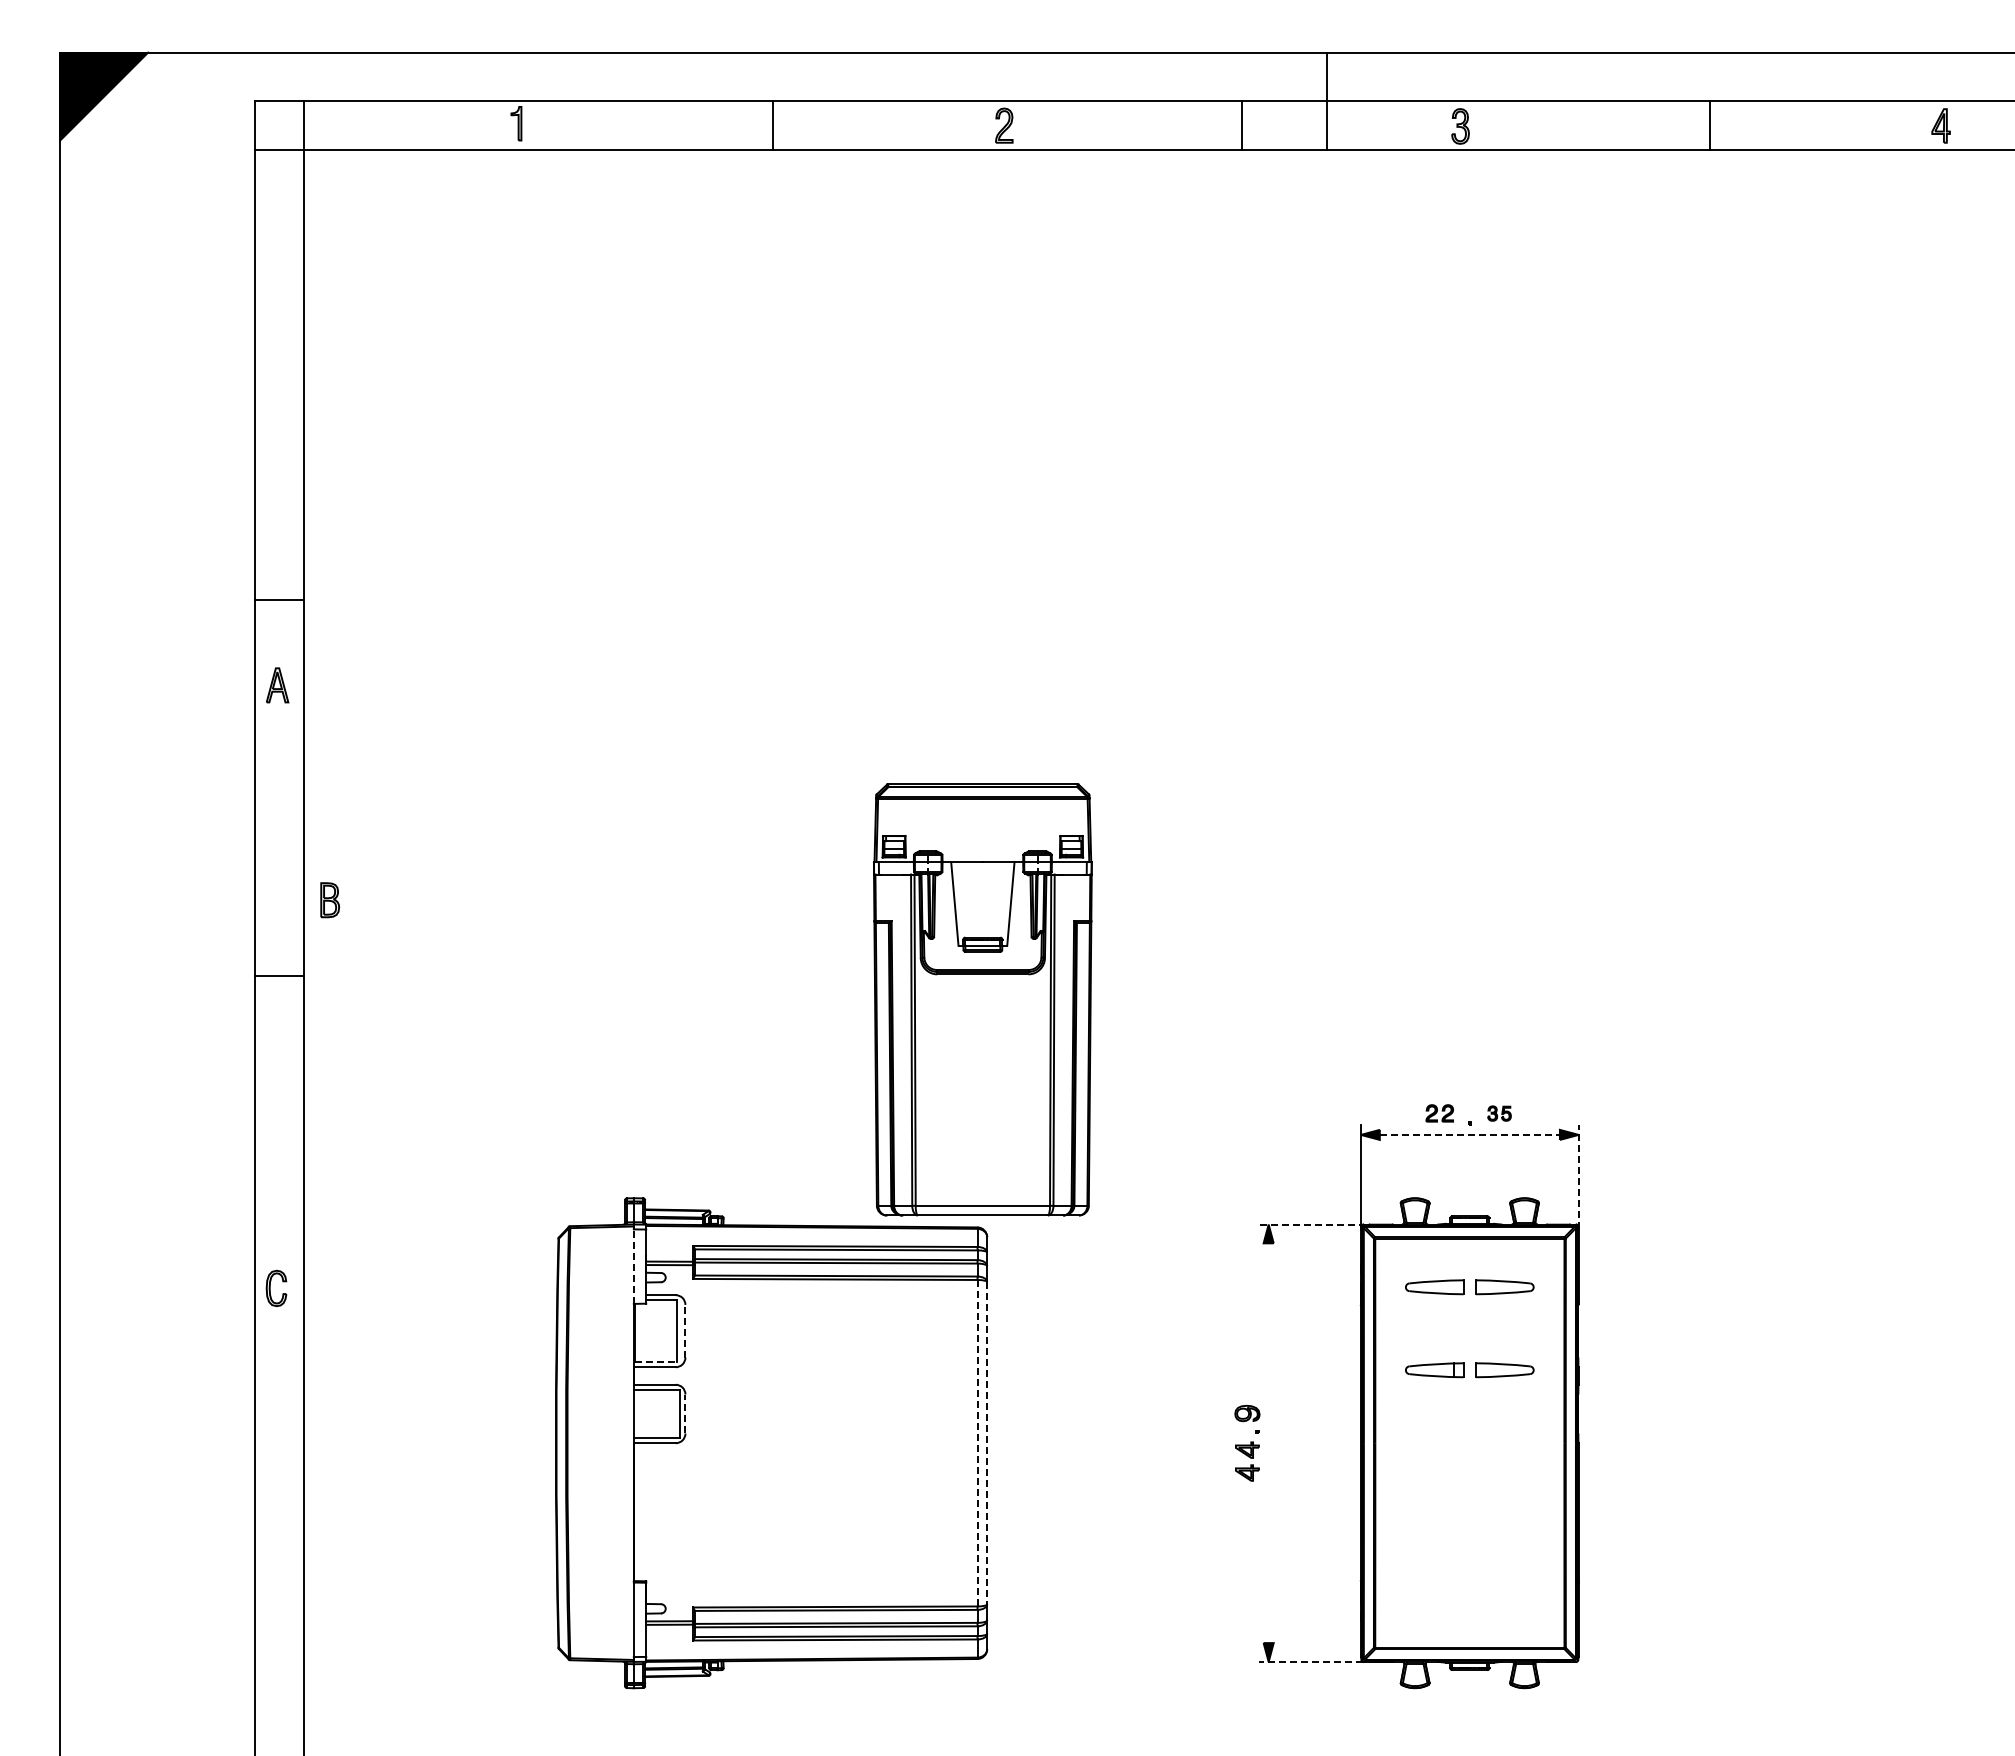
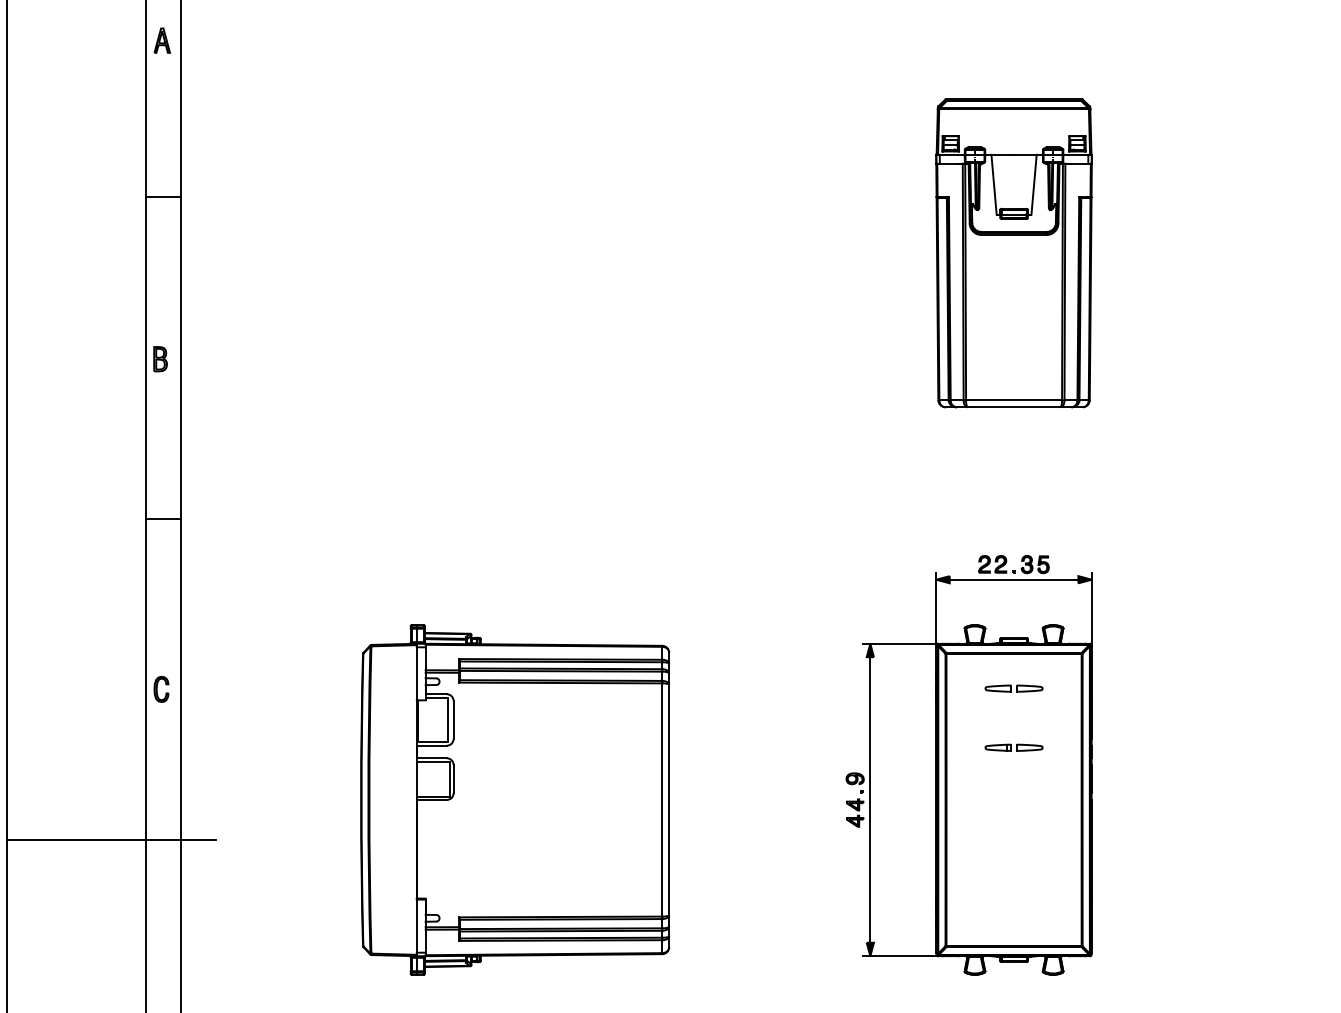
part: (277, 685) -> (162, 40), moved
part: (330, 900) -> (160, 359), moved
line: (279, 976) -> (163, 518), moved
part: (982, 999) -> (1013, 252), moved
part: (1439, 1113) -> (992, 564), size x1.43
part: (1499, 1113) -> (1035, 564), size x1.67
line: (1470, 1134) -> (1014, 579), dashed -> solid
line: (1578, 1176) -> (1091, 609), dashed -> solid
line: (1311, 1224) -> (900, 643), dashed -> solid
line: (633, 1266) -> (416, 673), dashed -> solid
part: (1469, 1287) -> (1013, 688), size x0.62
line: (685, 1330) -> (453, 719), dashed -> solid
line: (655, 1362) -> (432, 742), dashed -> solid
part: (1469, 1369) -> (1013, 747), size x0.62
line: (685, 1413) -> (453, 778), dashed -> solid
line: (977, 1443) -> (662, 800), dashed -> solid
line: (987, 1443) -> (669, 800), dashed -> solid
line: (1268, 1443) -> (870, 800), added
line: (206, 1499) -> (111, 840), added
line: (1310, 1661) -> (900, 955), dashed -> solid

